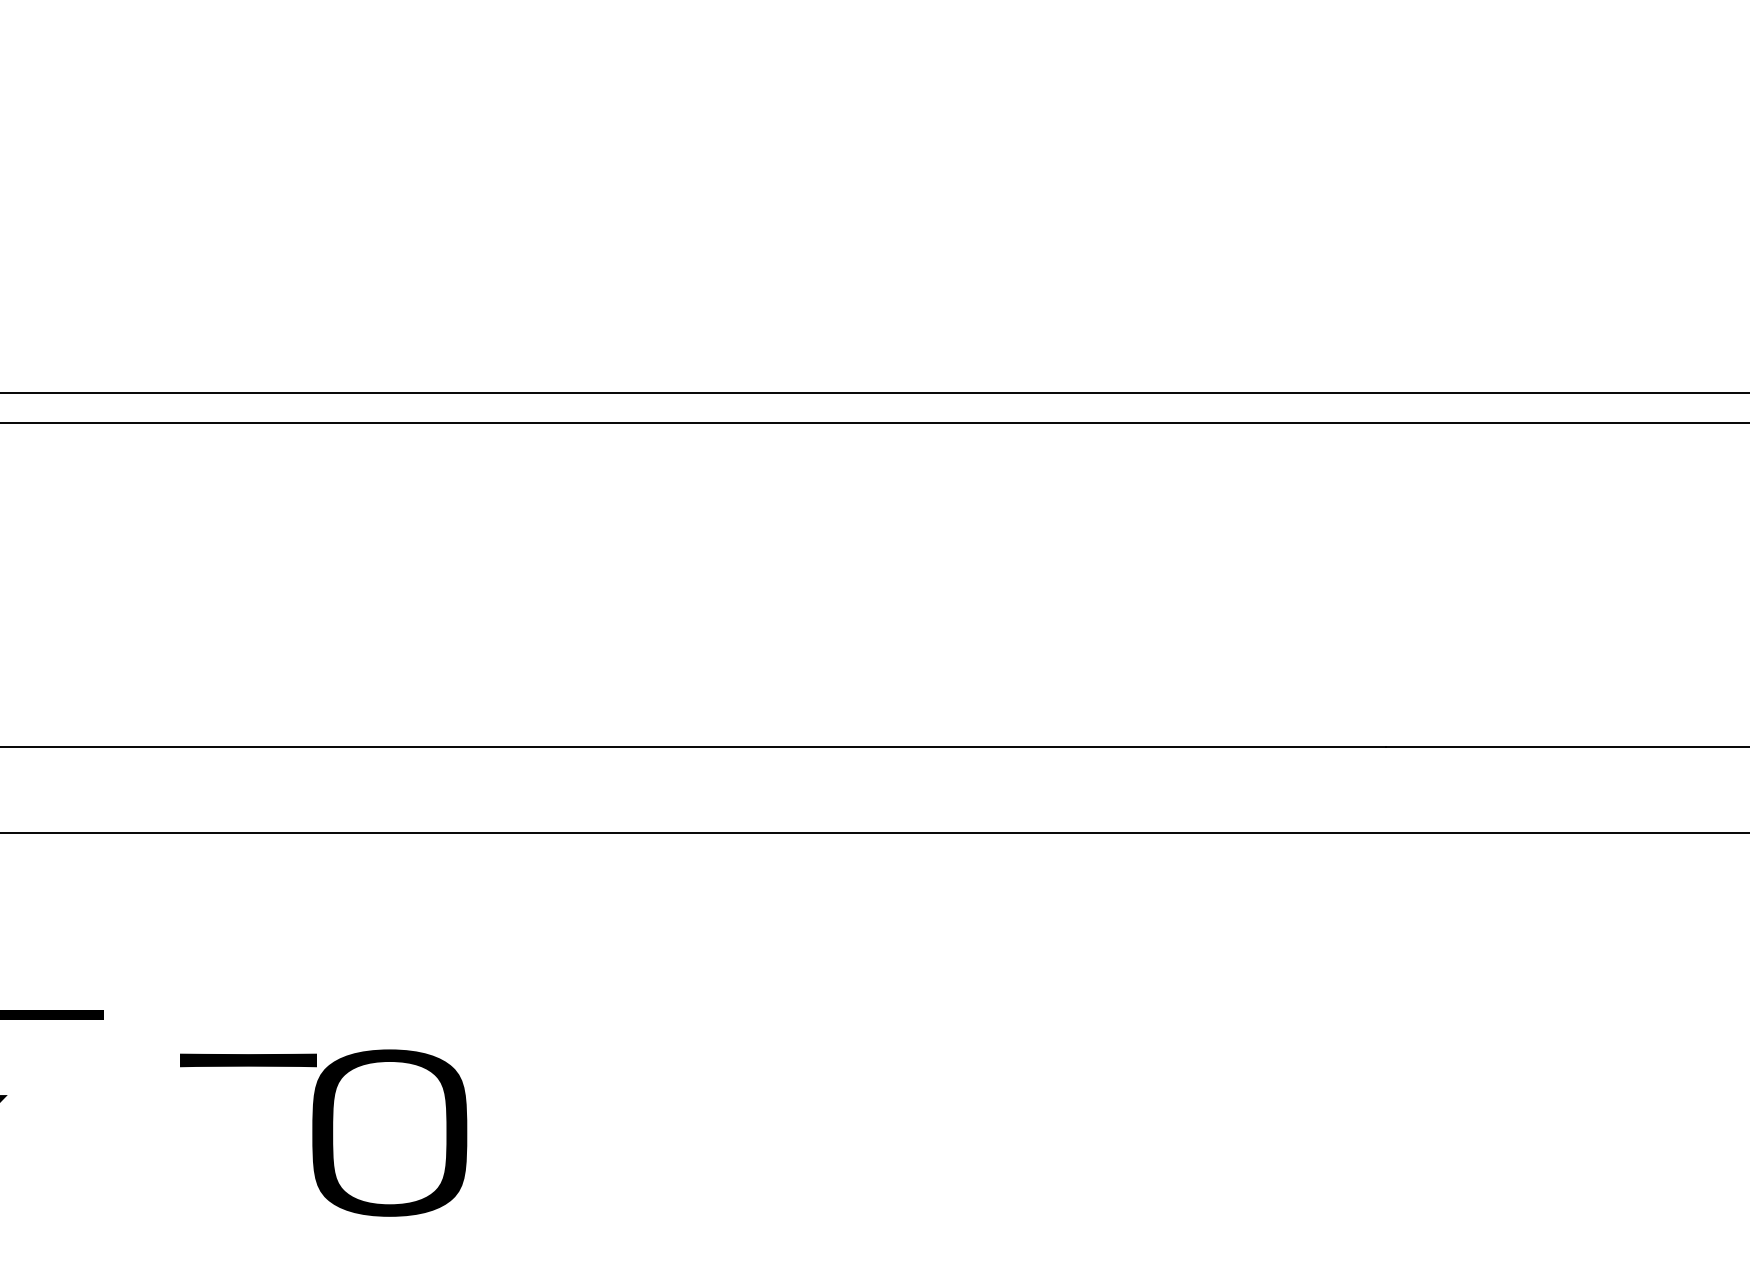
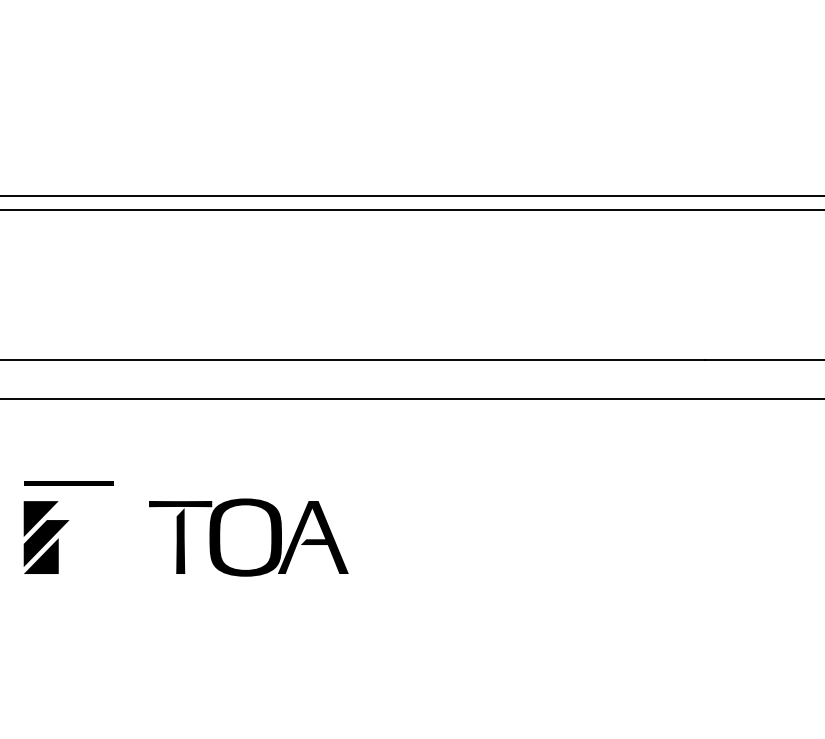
fill: (534, 1132) -> (312, 537), added
fill: (248, 1141) -> (180, 541), added

